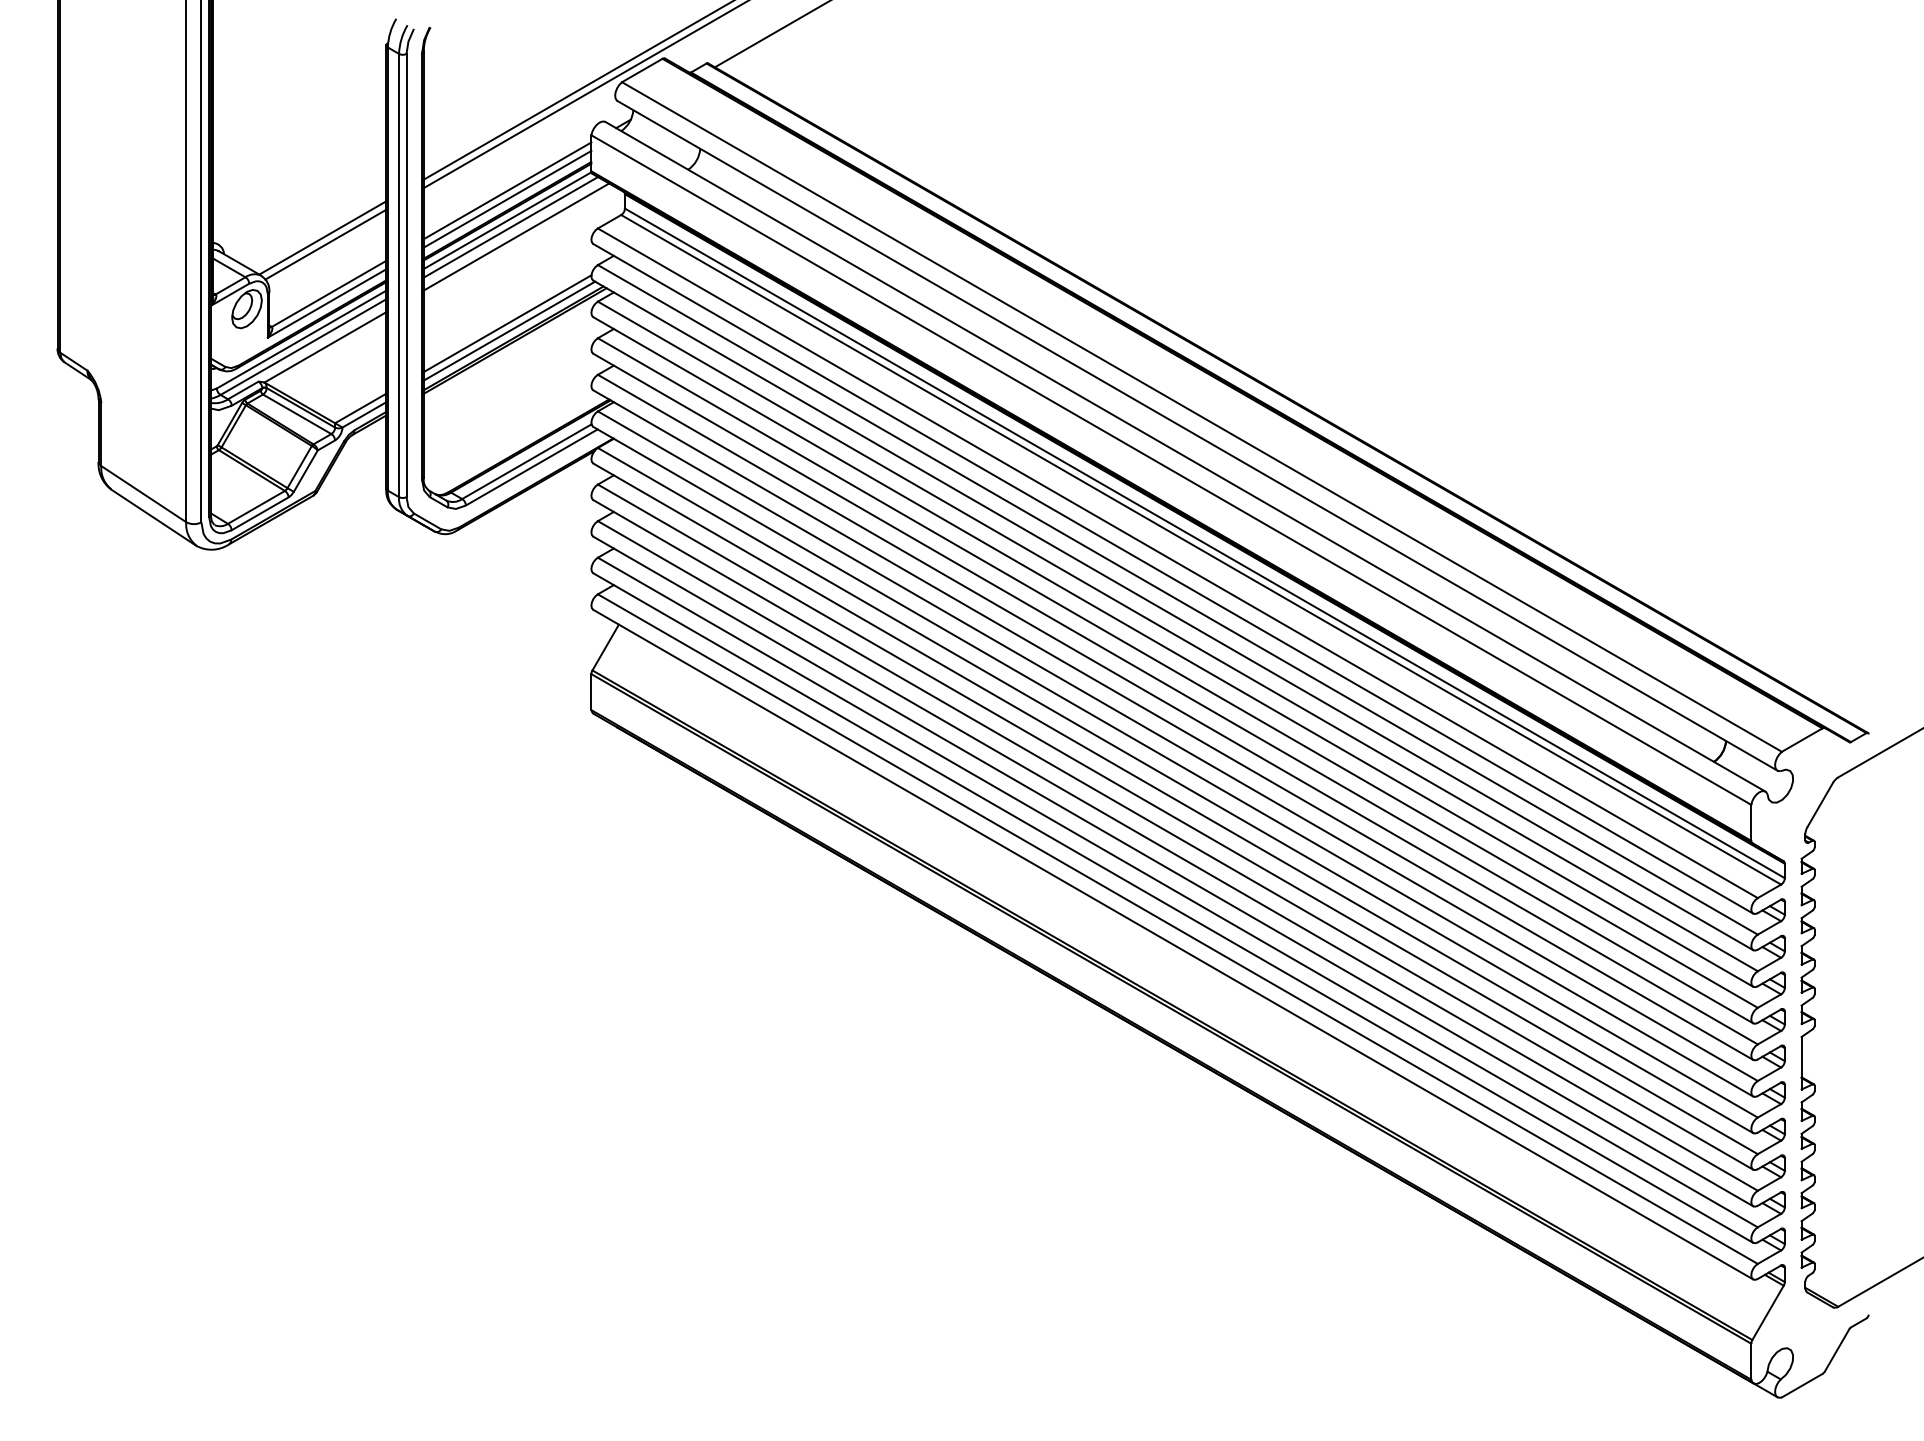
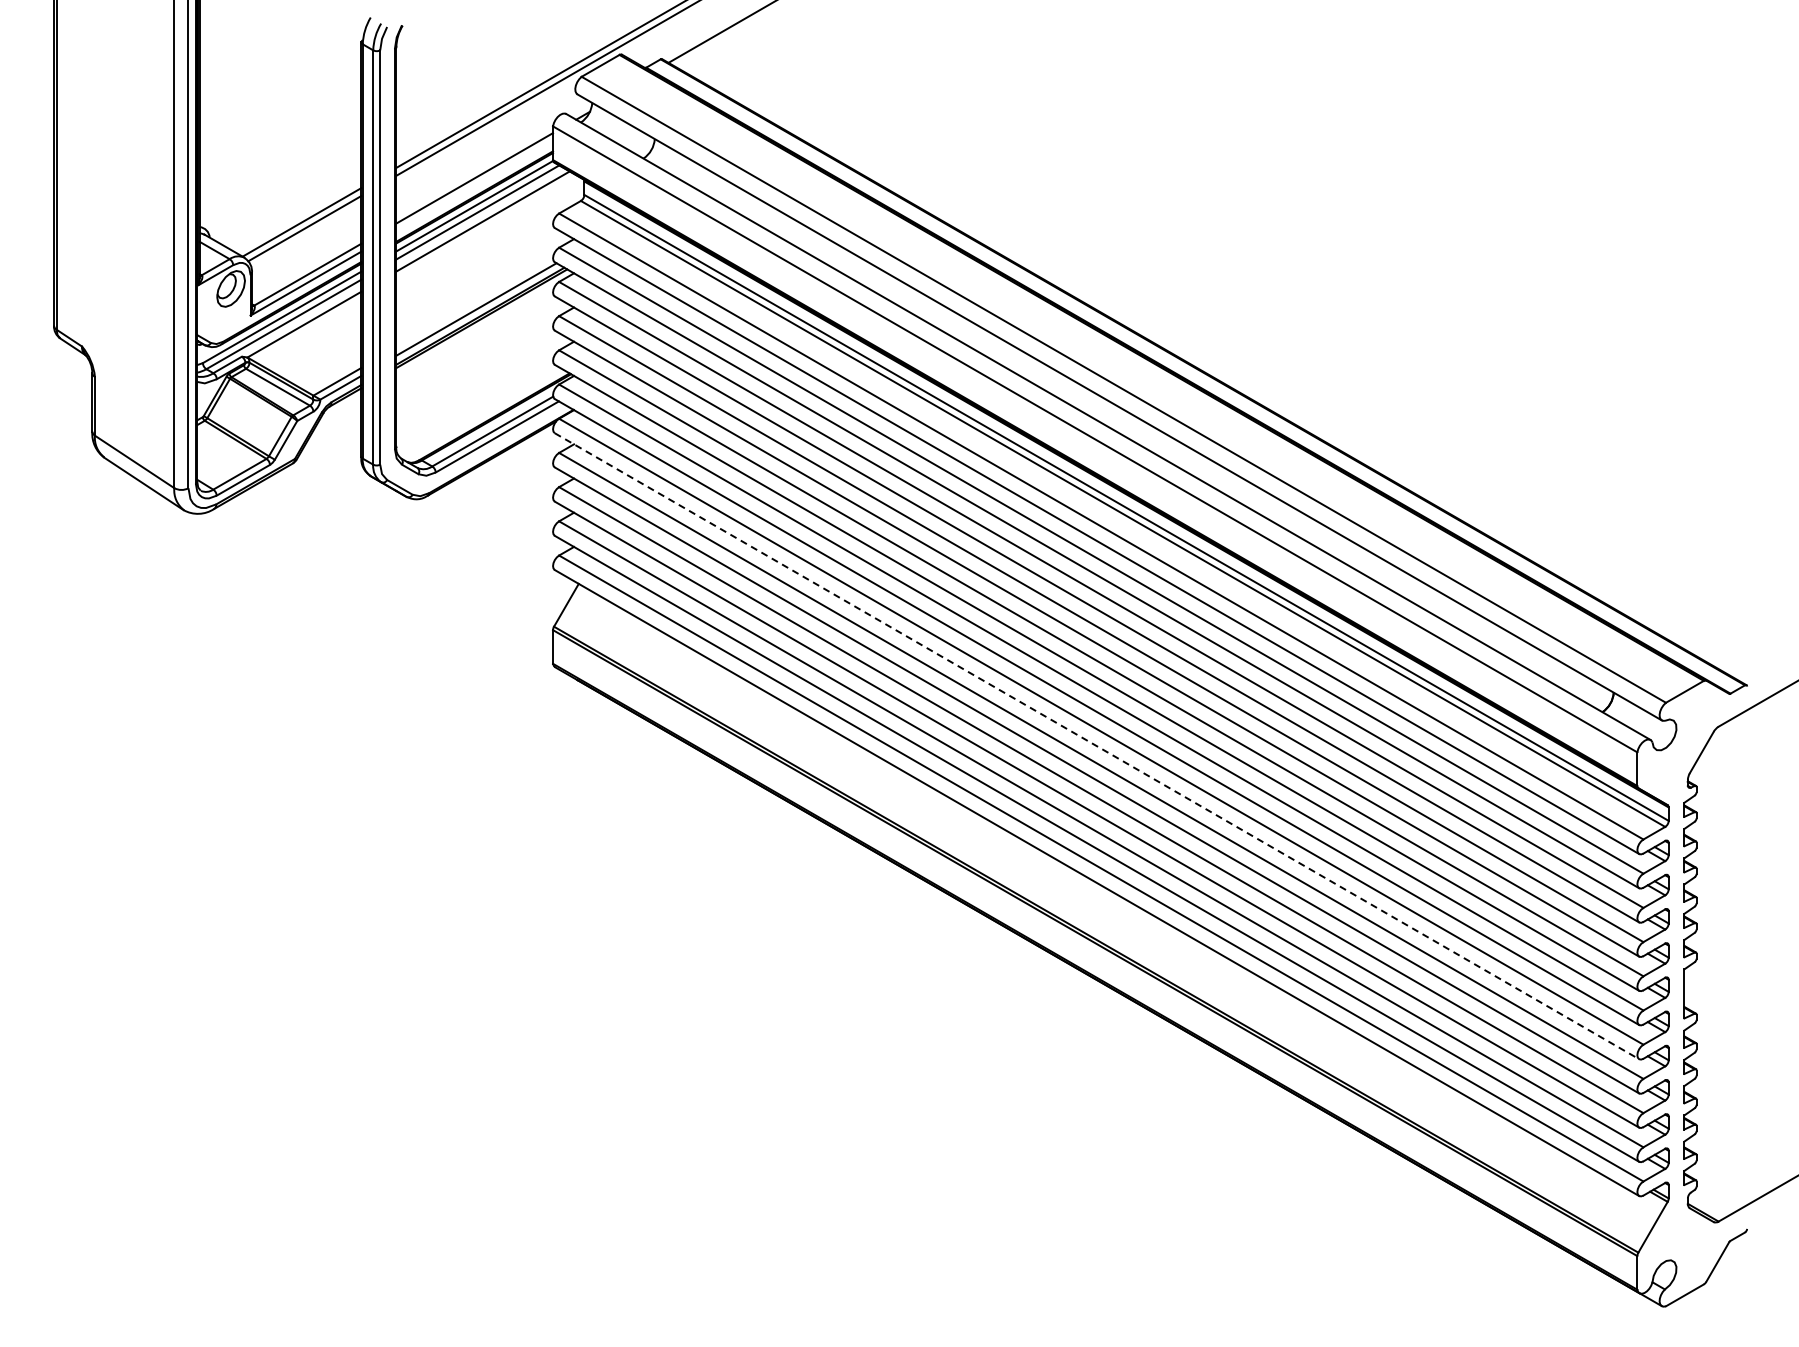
line: (507, 199) -> (474, 186), removed
line: (507, 323) -> (474, 302), removed
line: (1173, 798) -> (1097, 746), solid -> dashed

